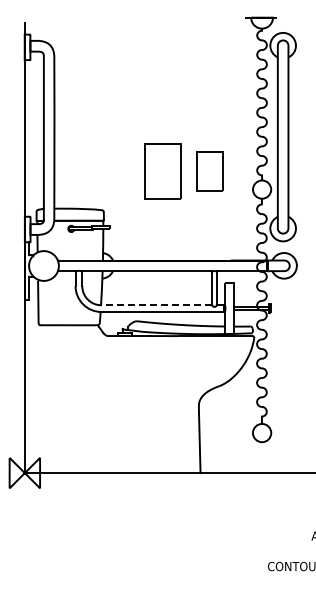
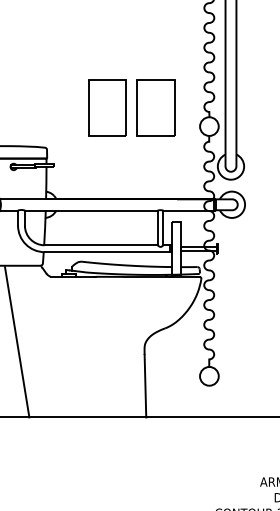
part: (209, 171) -> (155, 108), size x1.43
line: (156, 305) -> (101, 245), dashed -> solid
line: (74, 399) -> (16, 341), added

